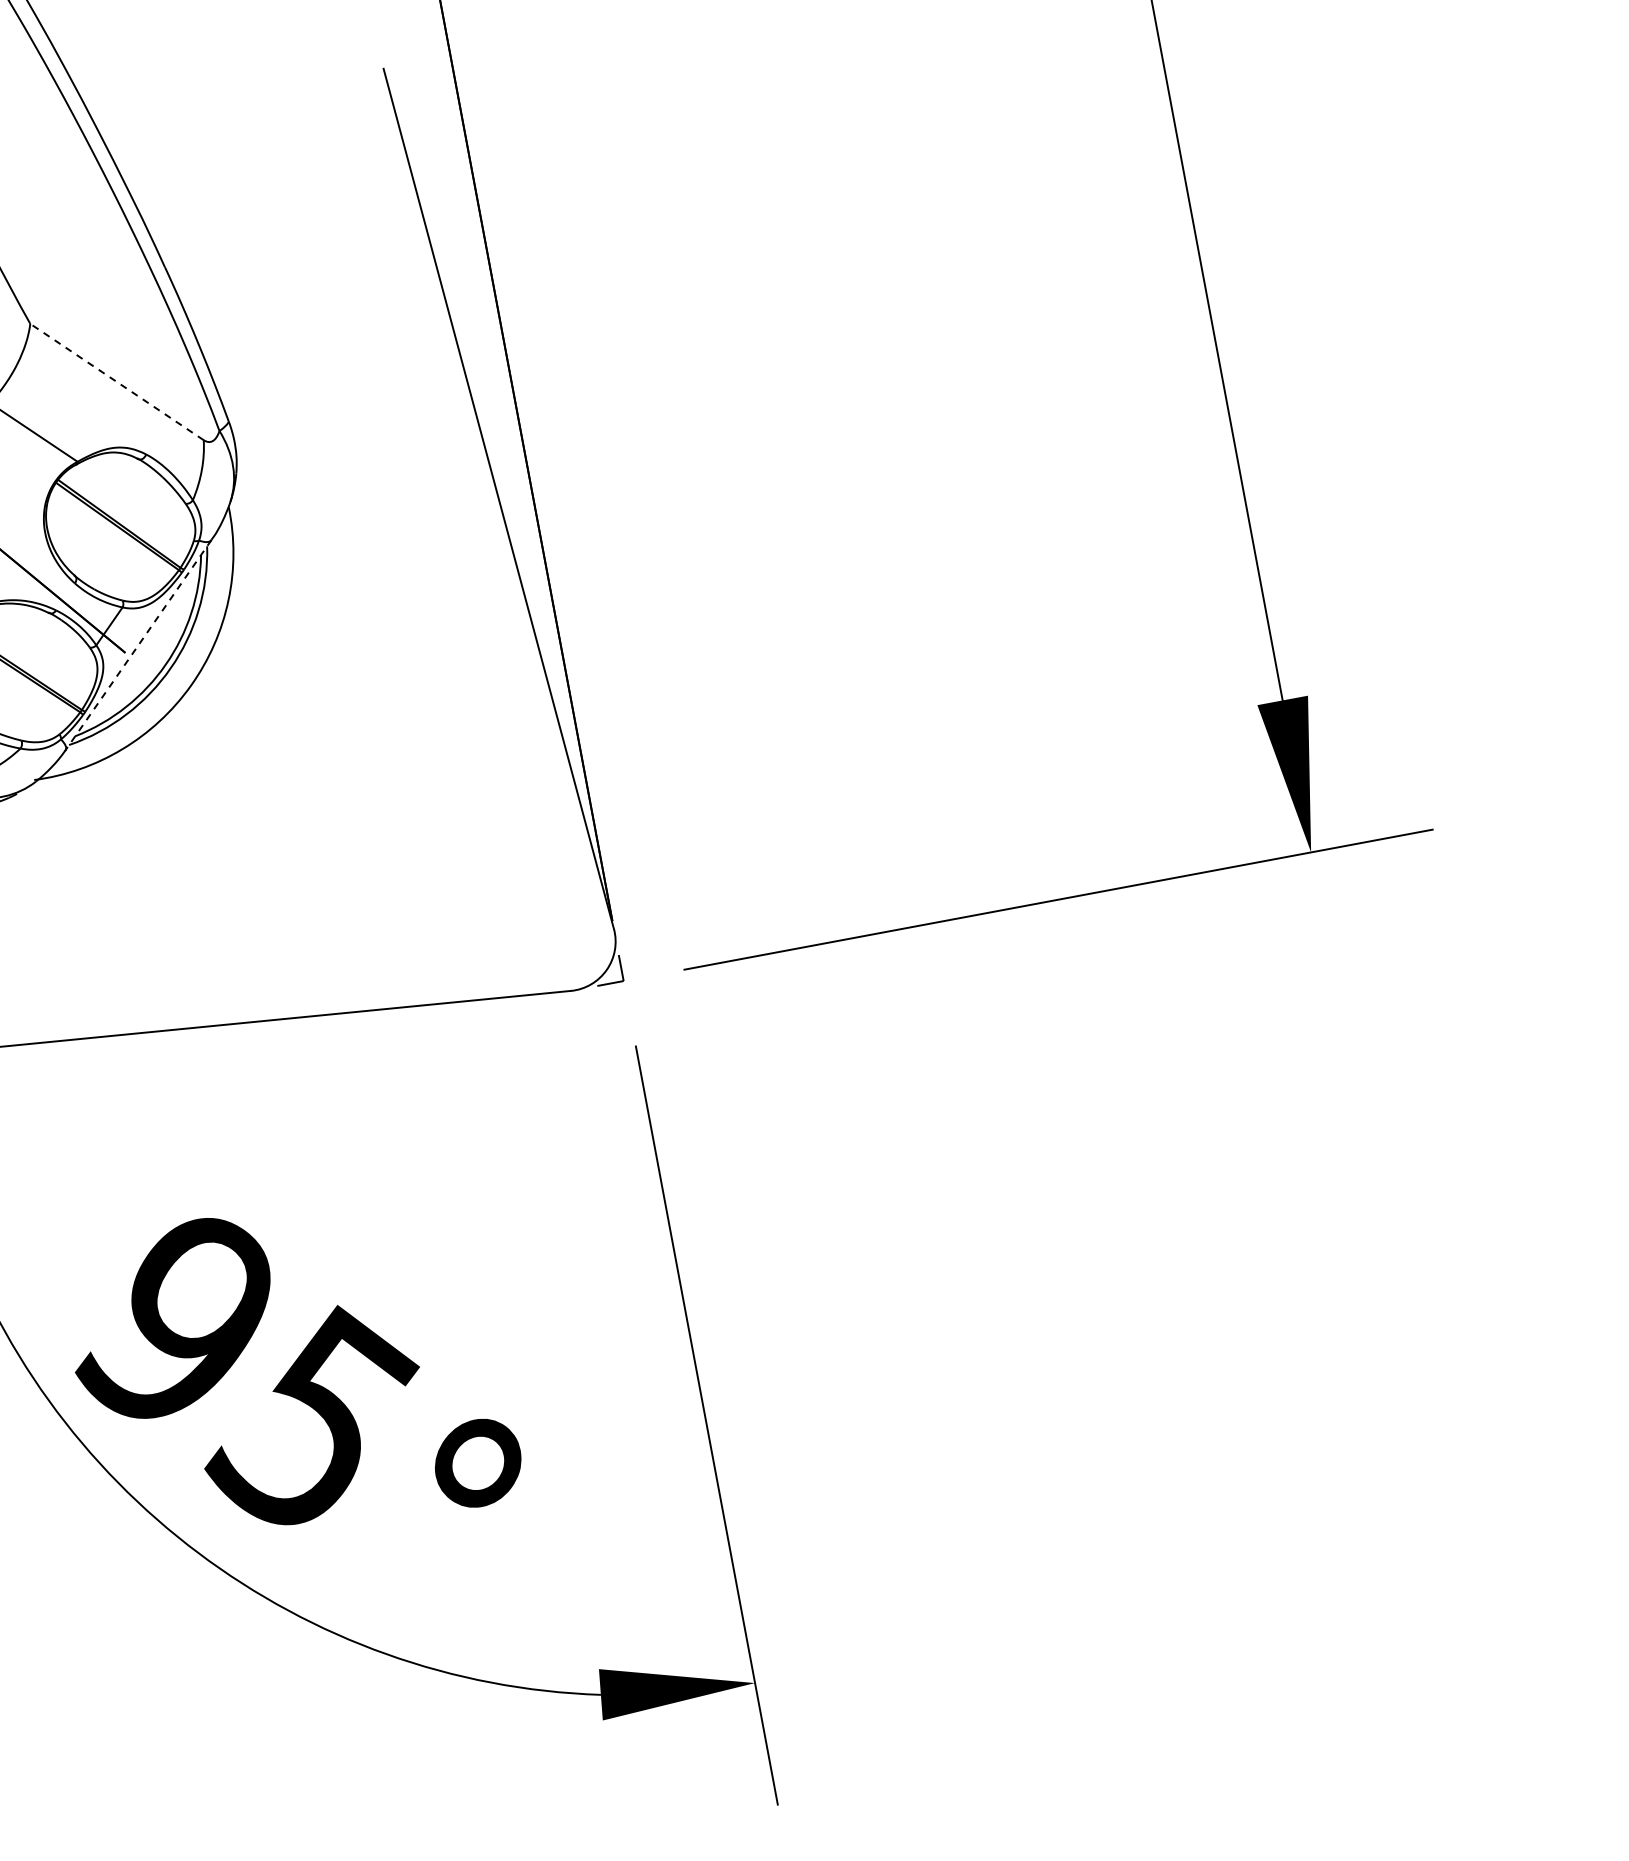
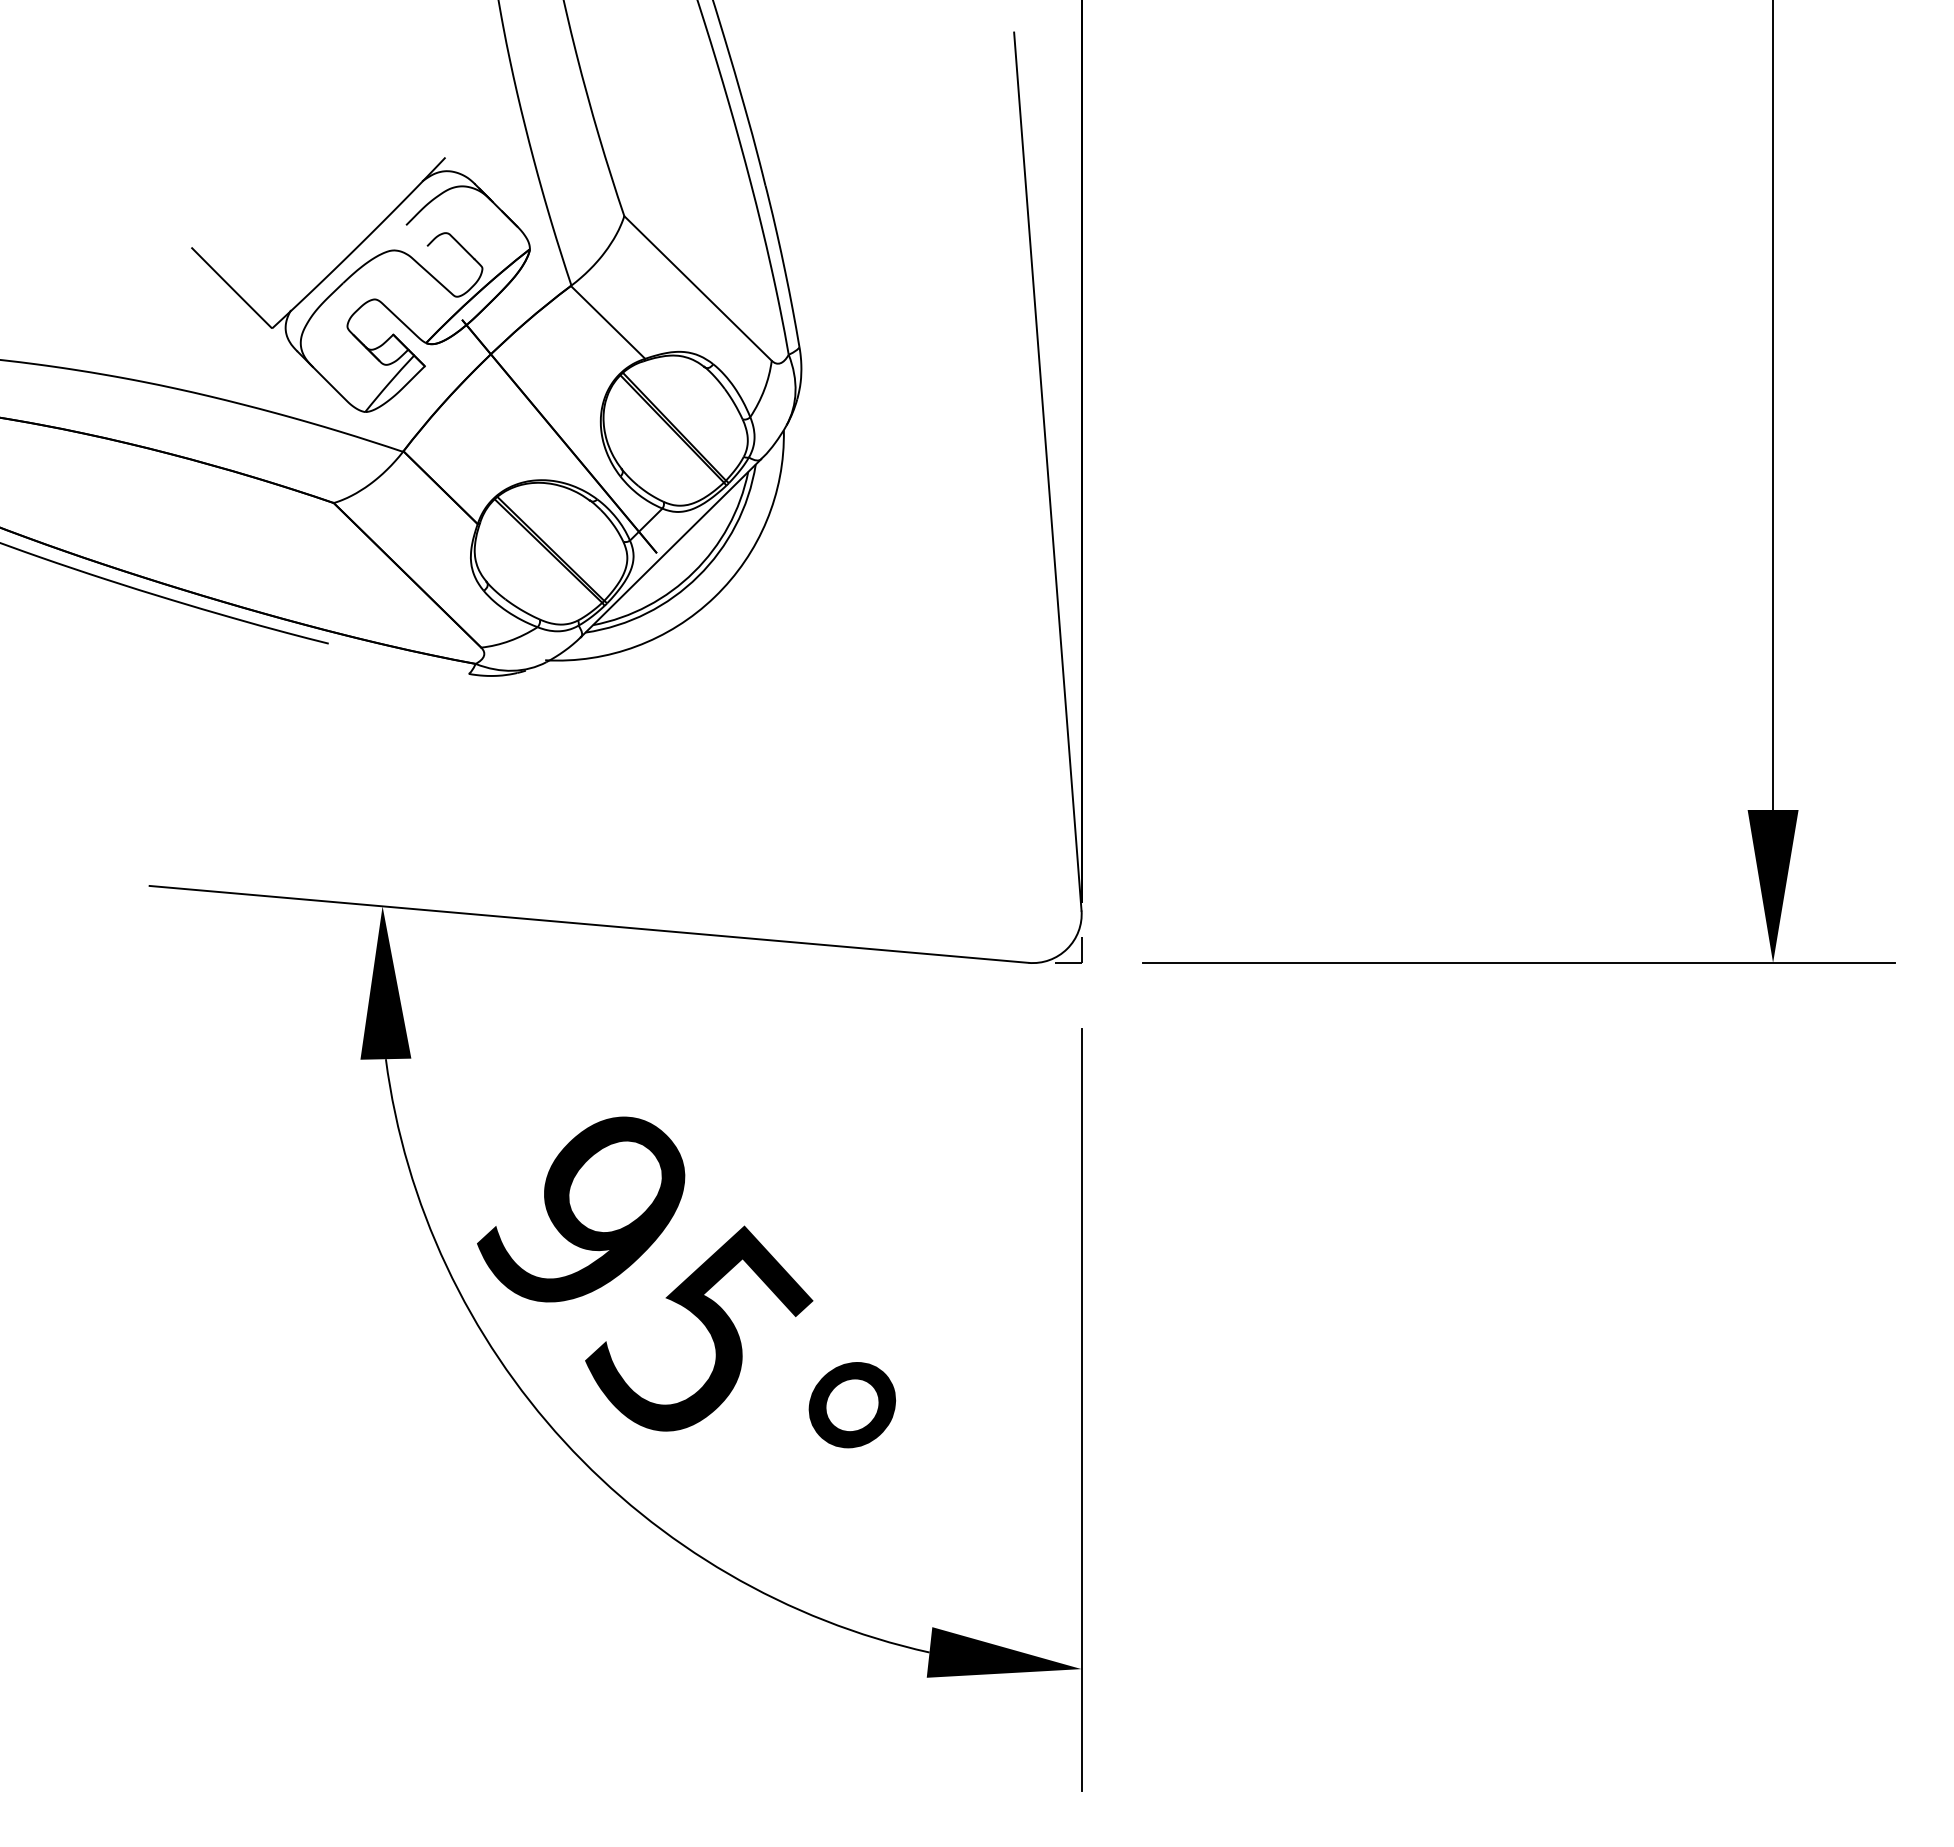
line: (116, 382) -> (697, 288), dashed -> solid
line: (139, 645) -> (671, 548), dashed -> solid

